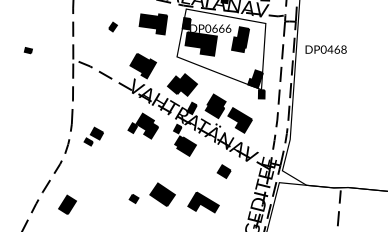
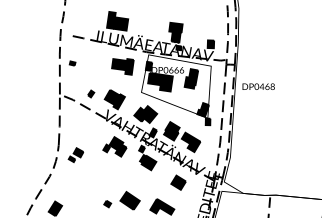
part: (113, 26) -> (91, 93), moved
part: (28, 50) -> (72, 63), moved
part: (224, 171) -> (178, 182), size x1.43

